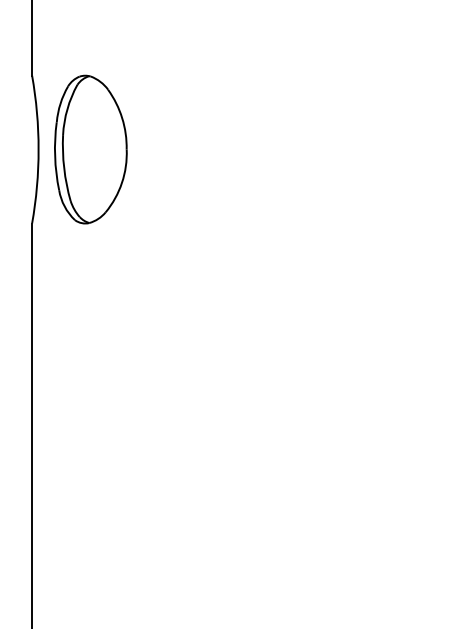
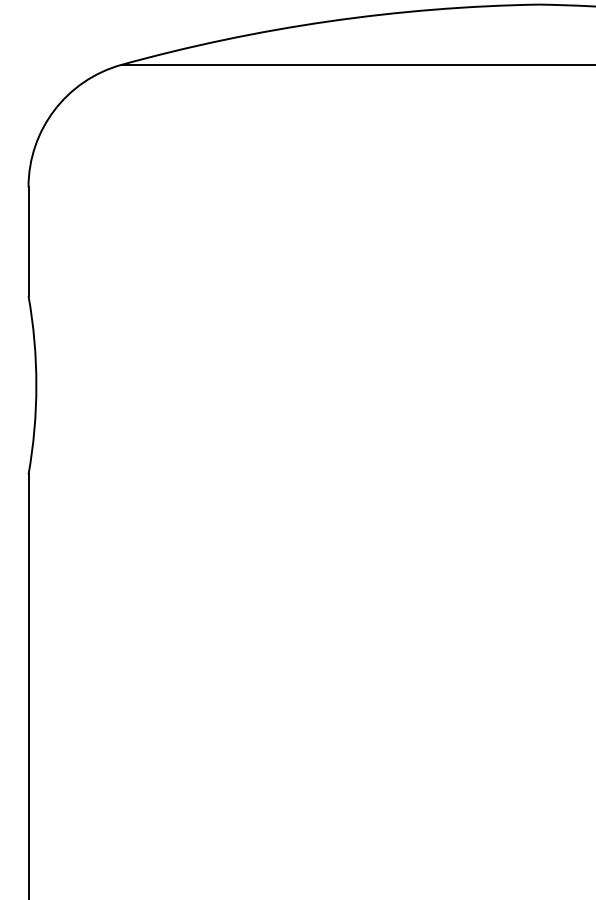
part: (90, 149) -> (99, 385), removed

